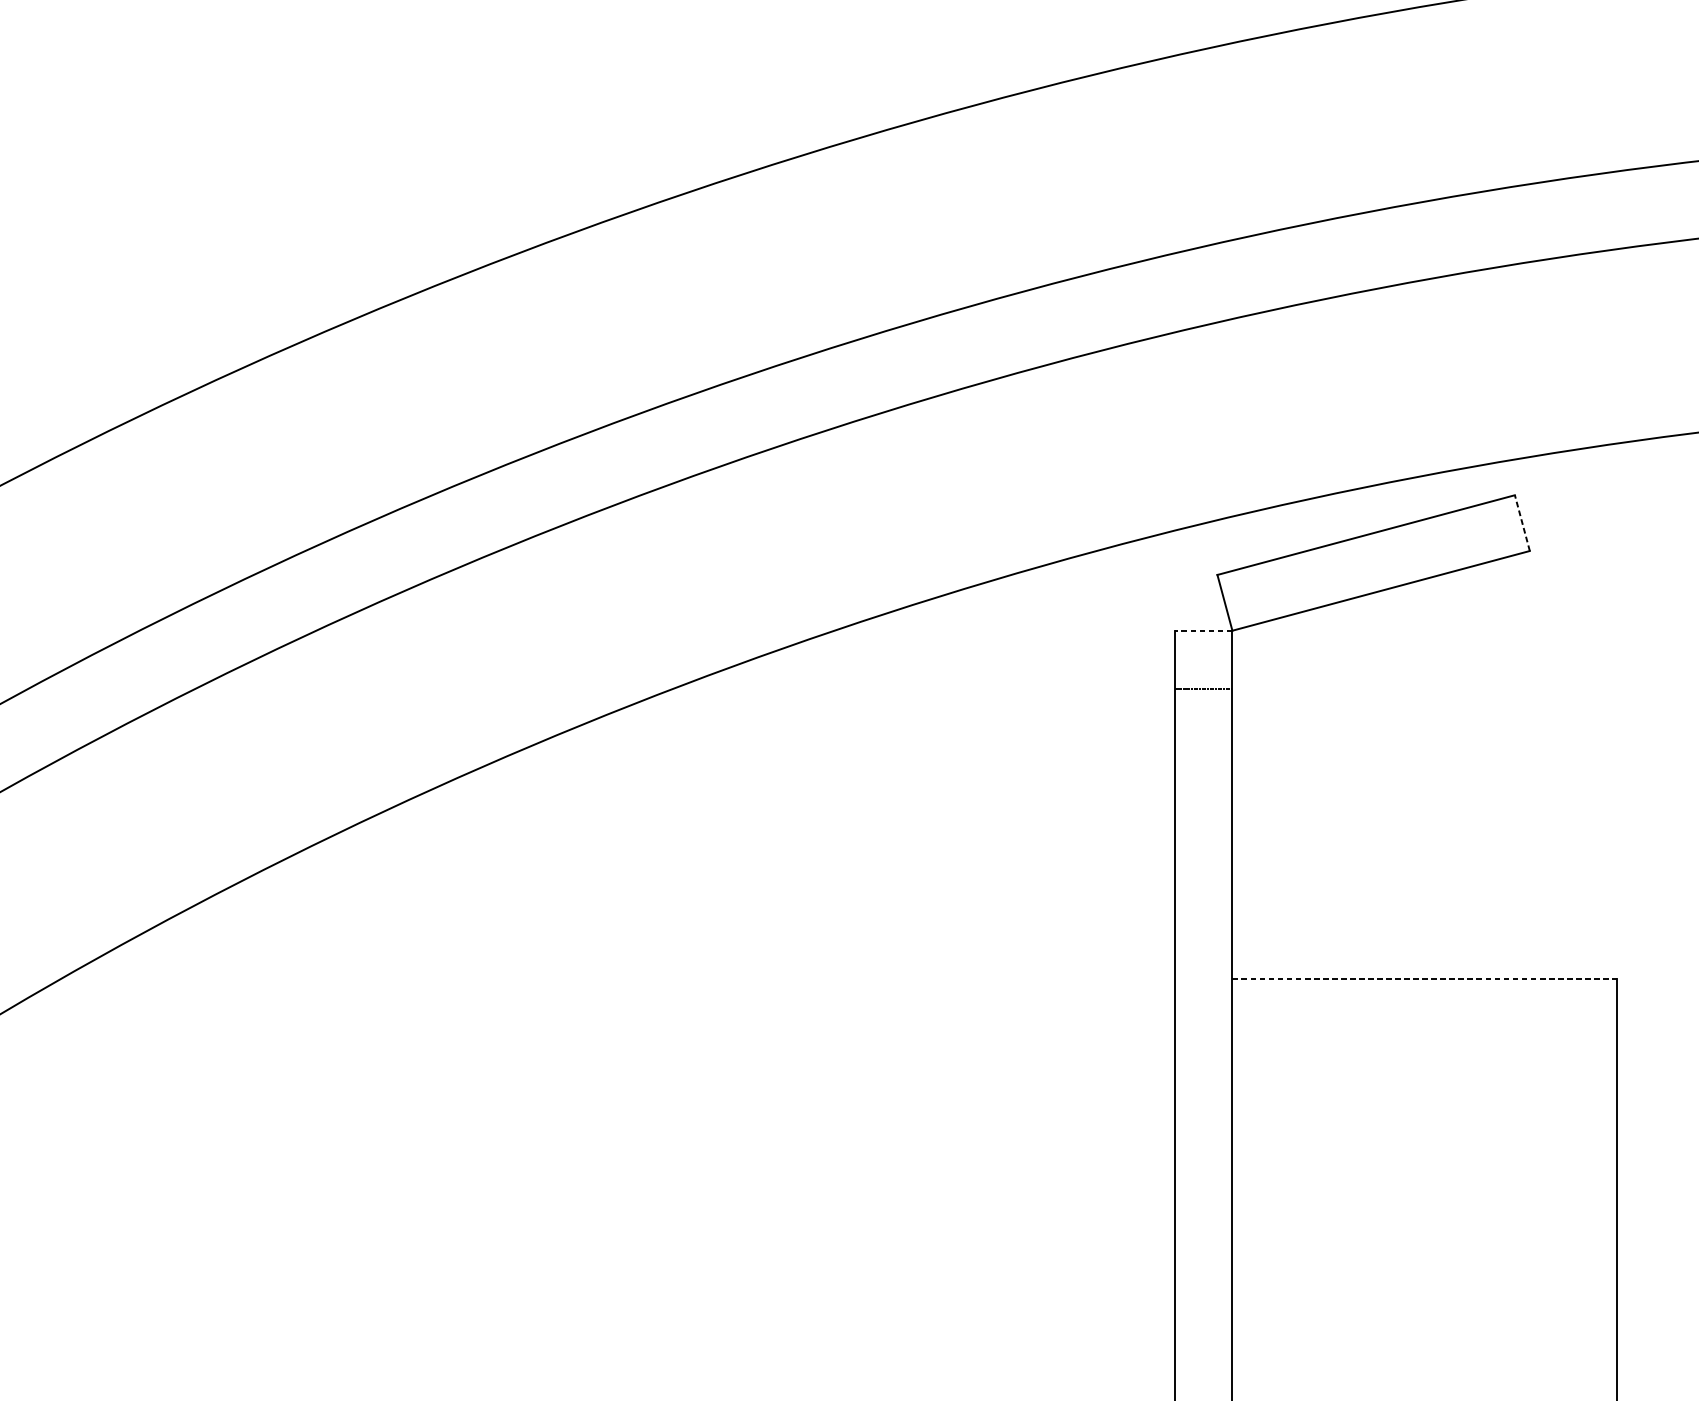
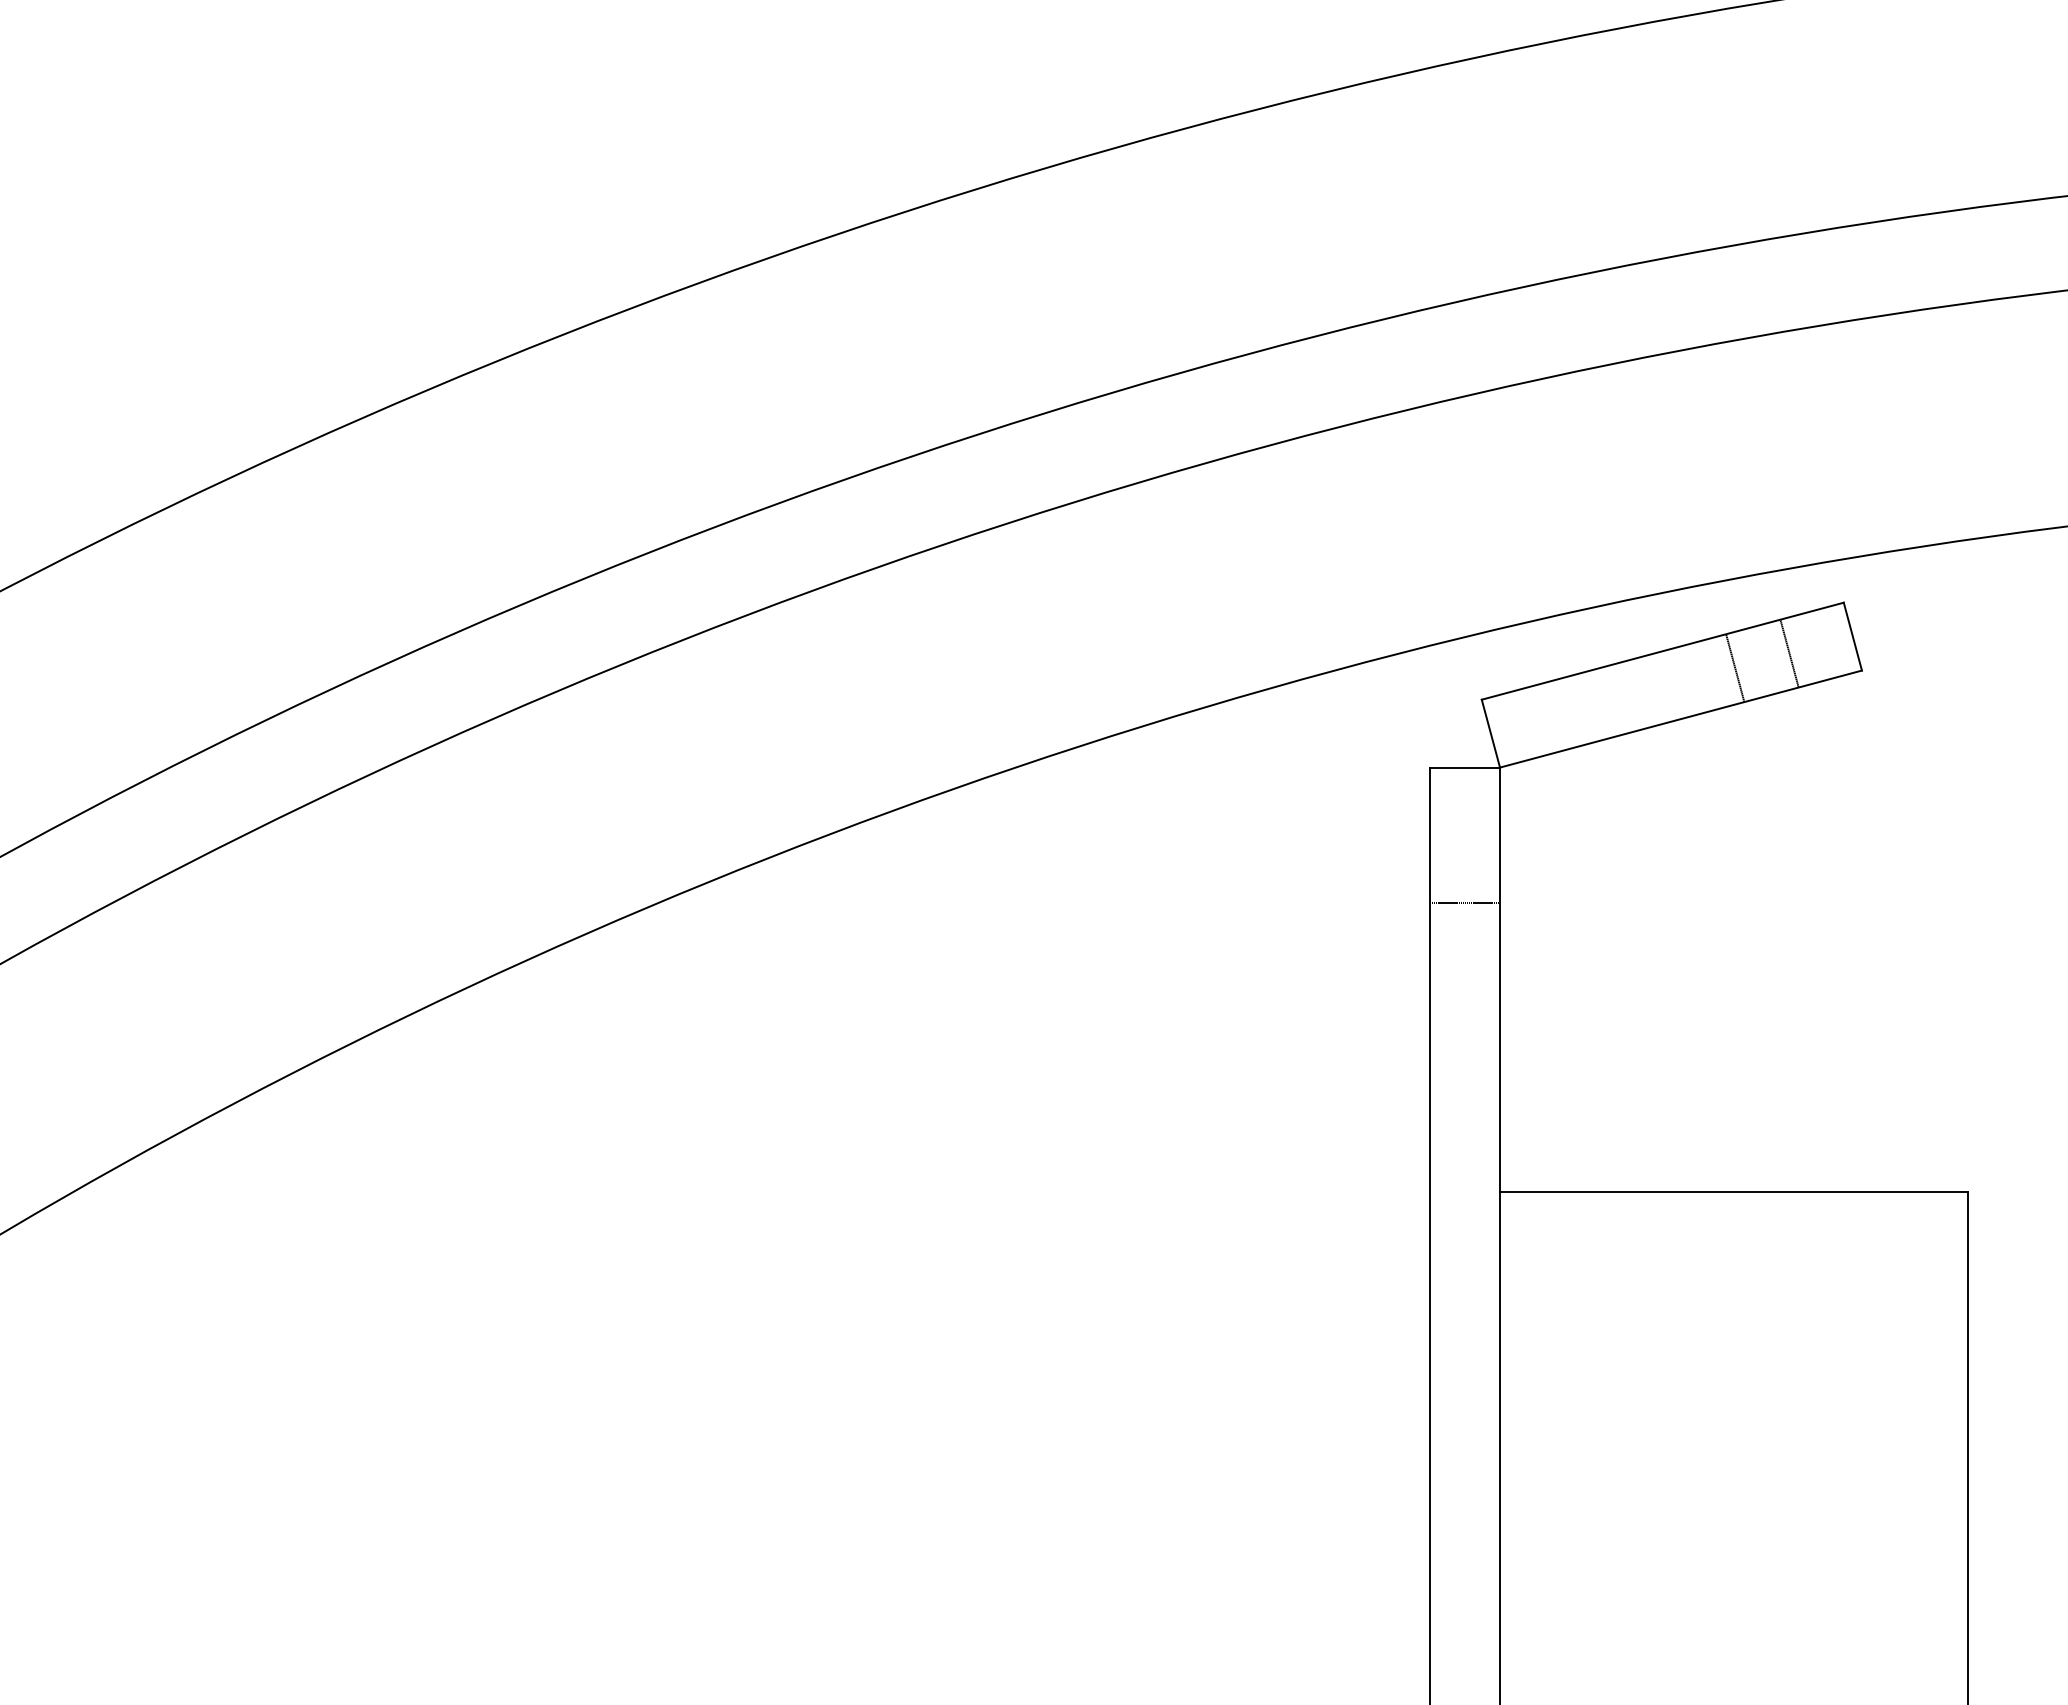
line: (1522, 523) -> (1852, 636), dashed -> solid
line: (1470, 536) -> (1789, 653), added
line: (1425, 549) -> (1735, 668), added
line: (1203, 630) -> (1464, 767), dashed -> solid
line: (1203, 688) -> (1464, 903), moved
line: (1425, 979) -> (1734, 1191), dashed -> solid

